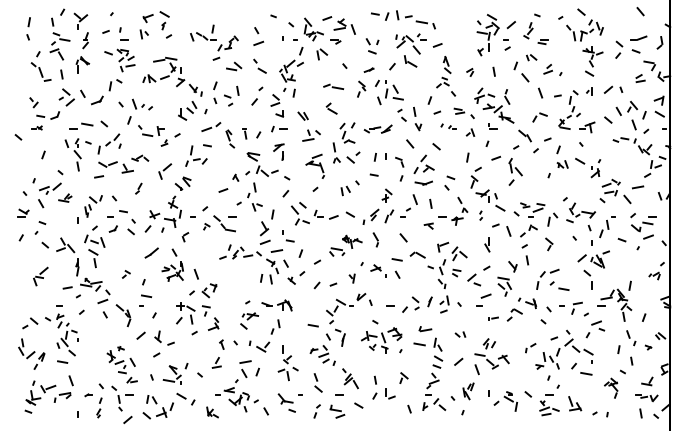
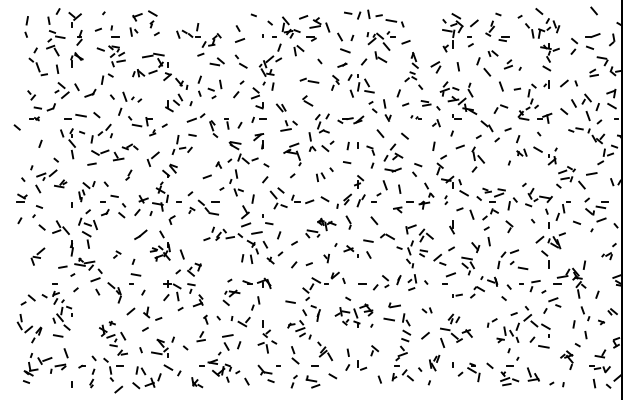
part: (372, 46) -> (345, 43), size x1.4
part: (470, 72) -> (436, 67), size x1.6
part: (448, 126) -> (416, 117), size x0.7

